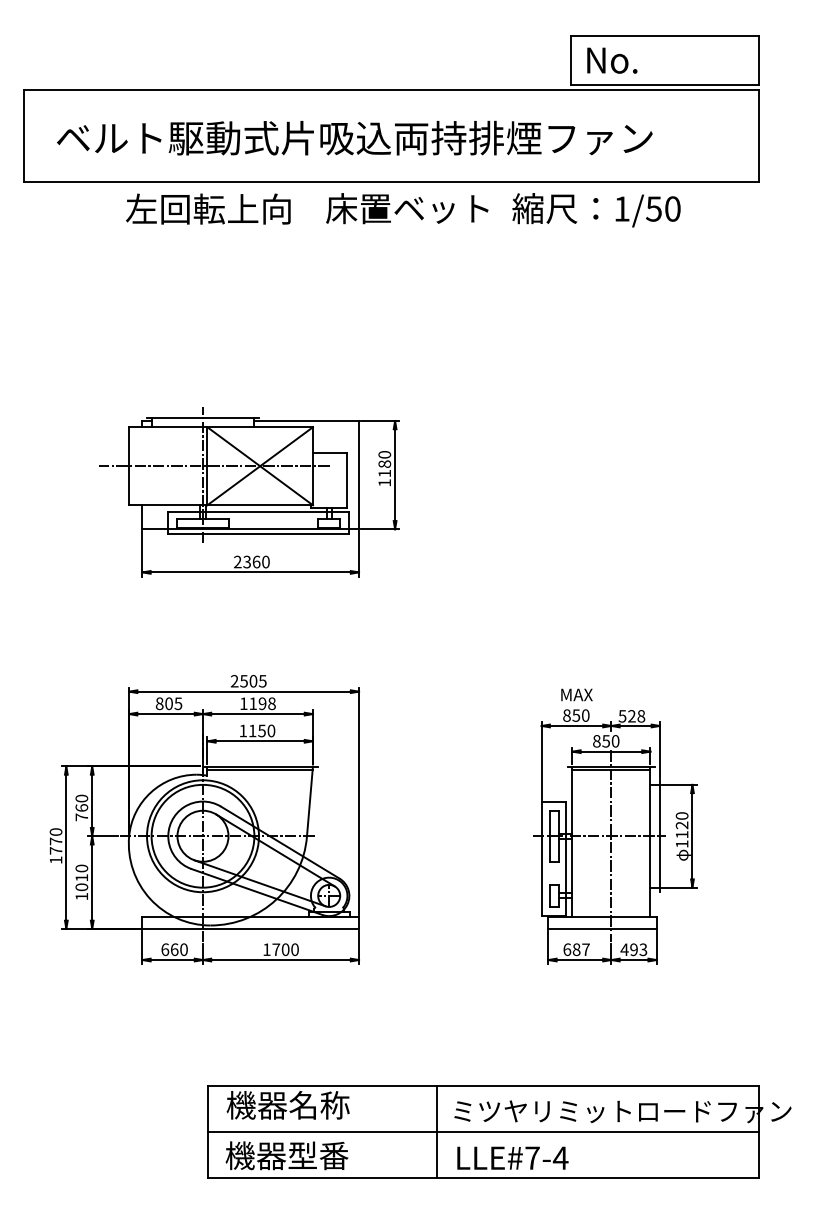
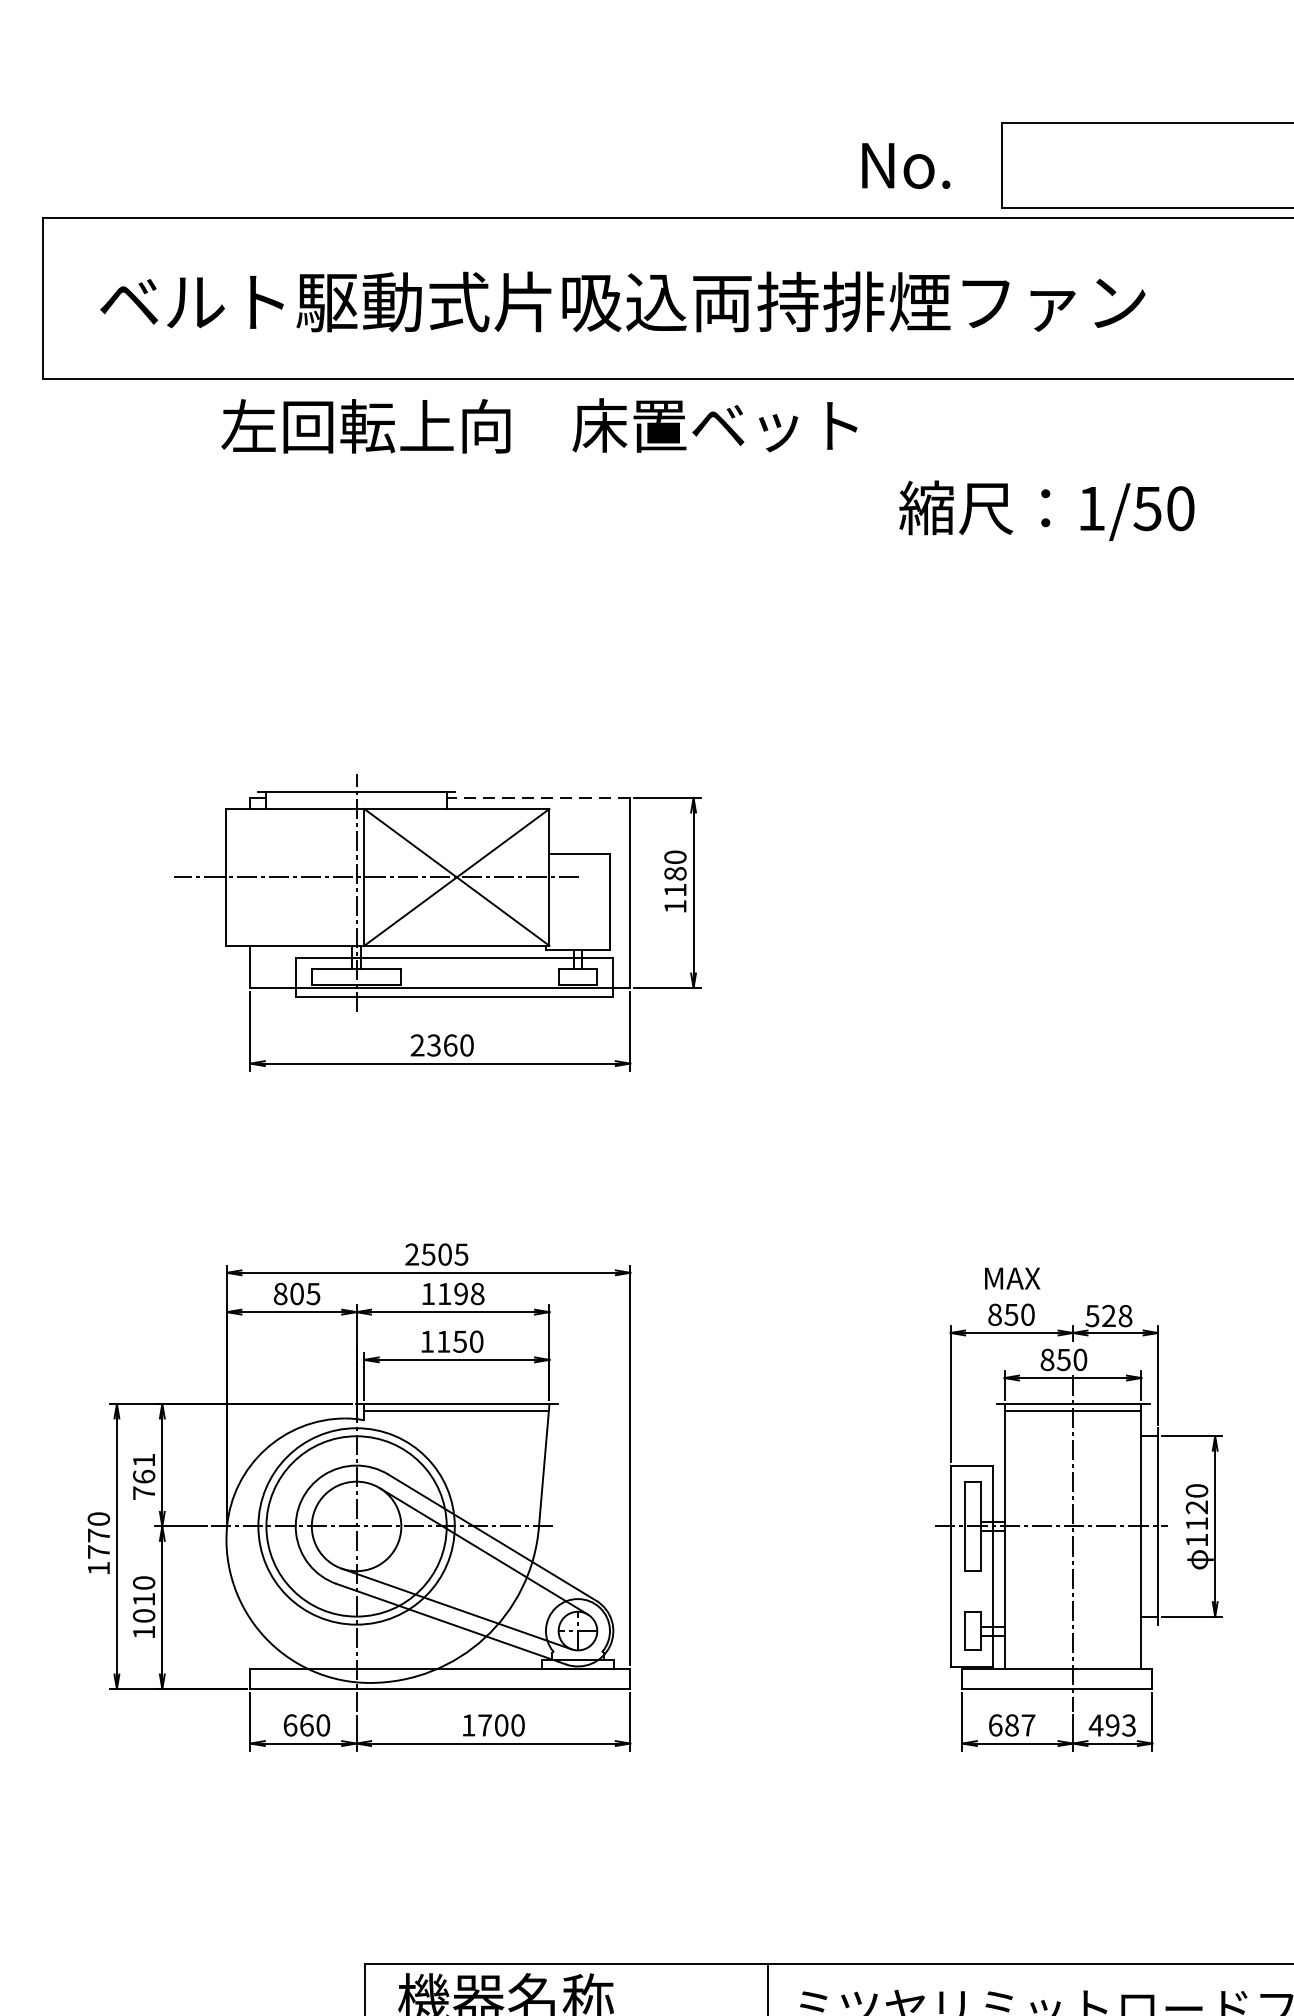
text: (612, 60) -> (906, 165), moved
text: (596, 210) -> (1046, 511), moved
line: (306, 421) -> (538, 798), solid -> dashed
text: (81, 798) -> (143, 1460), 760 -> 761

